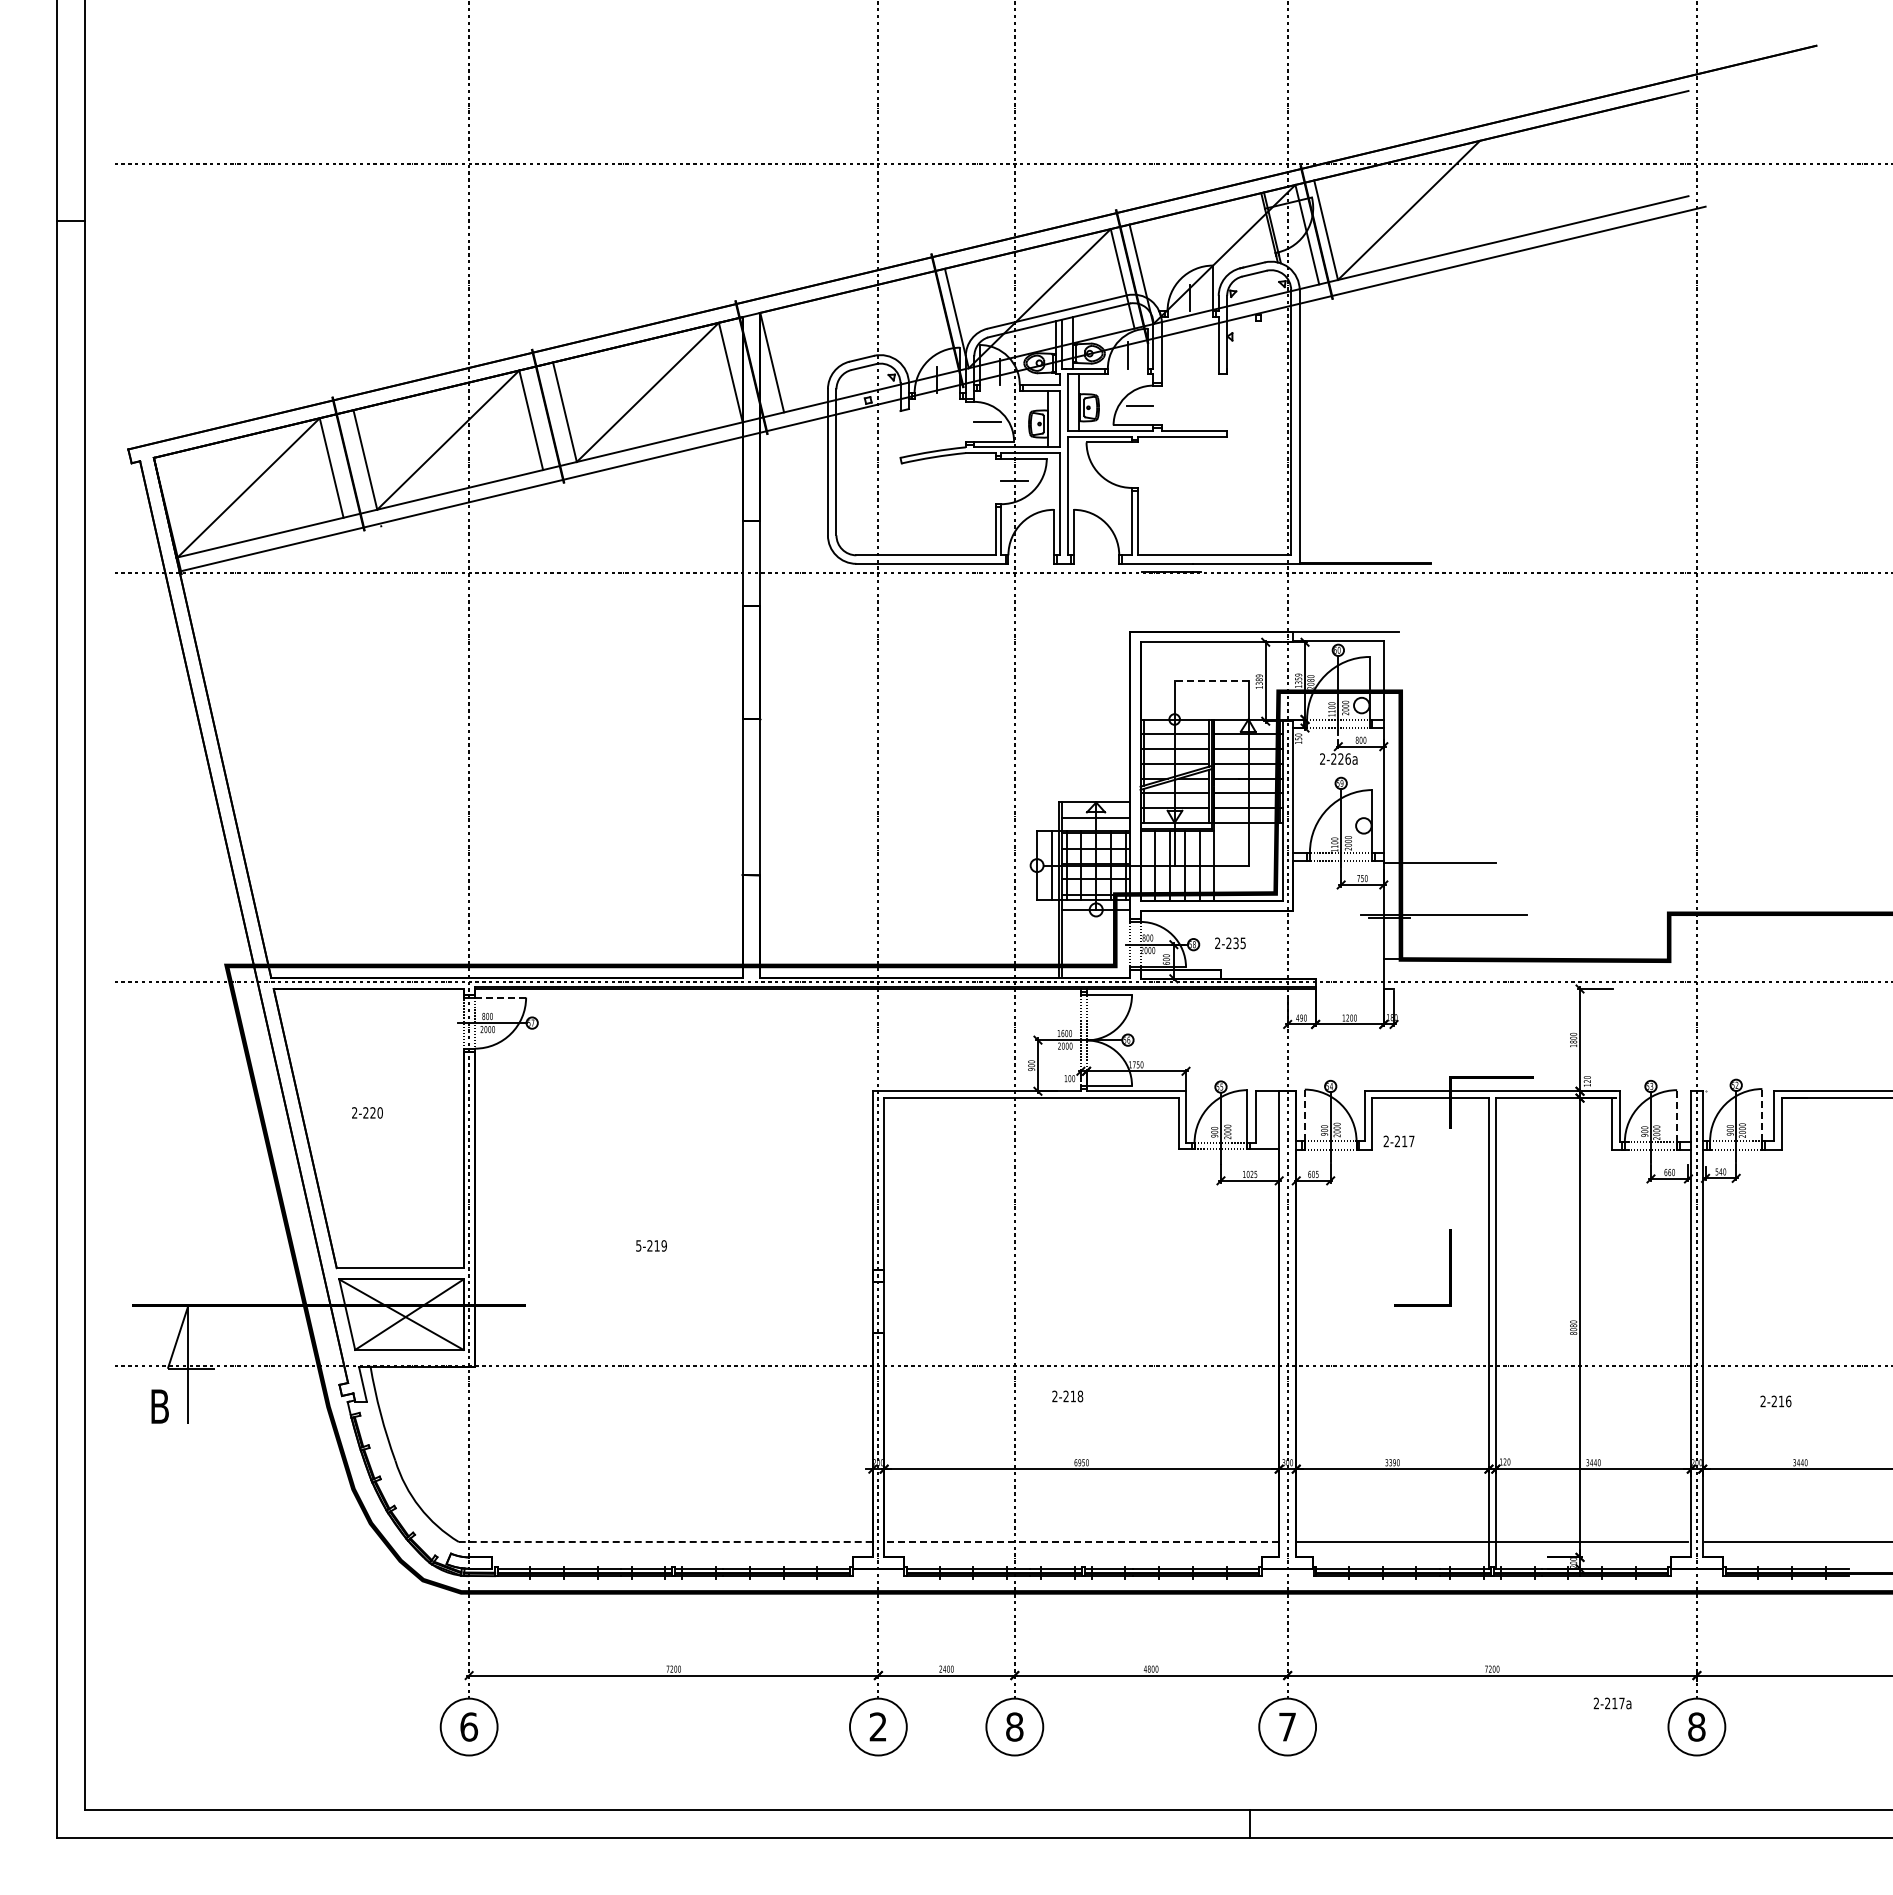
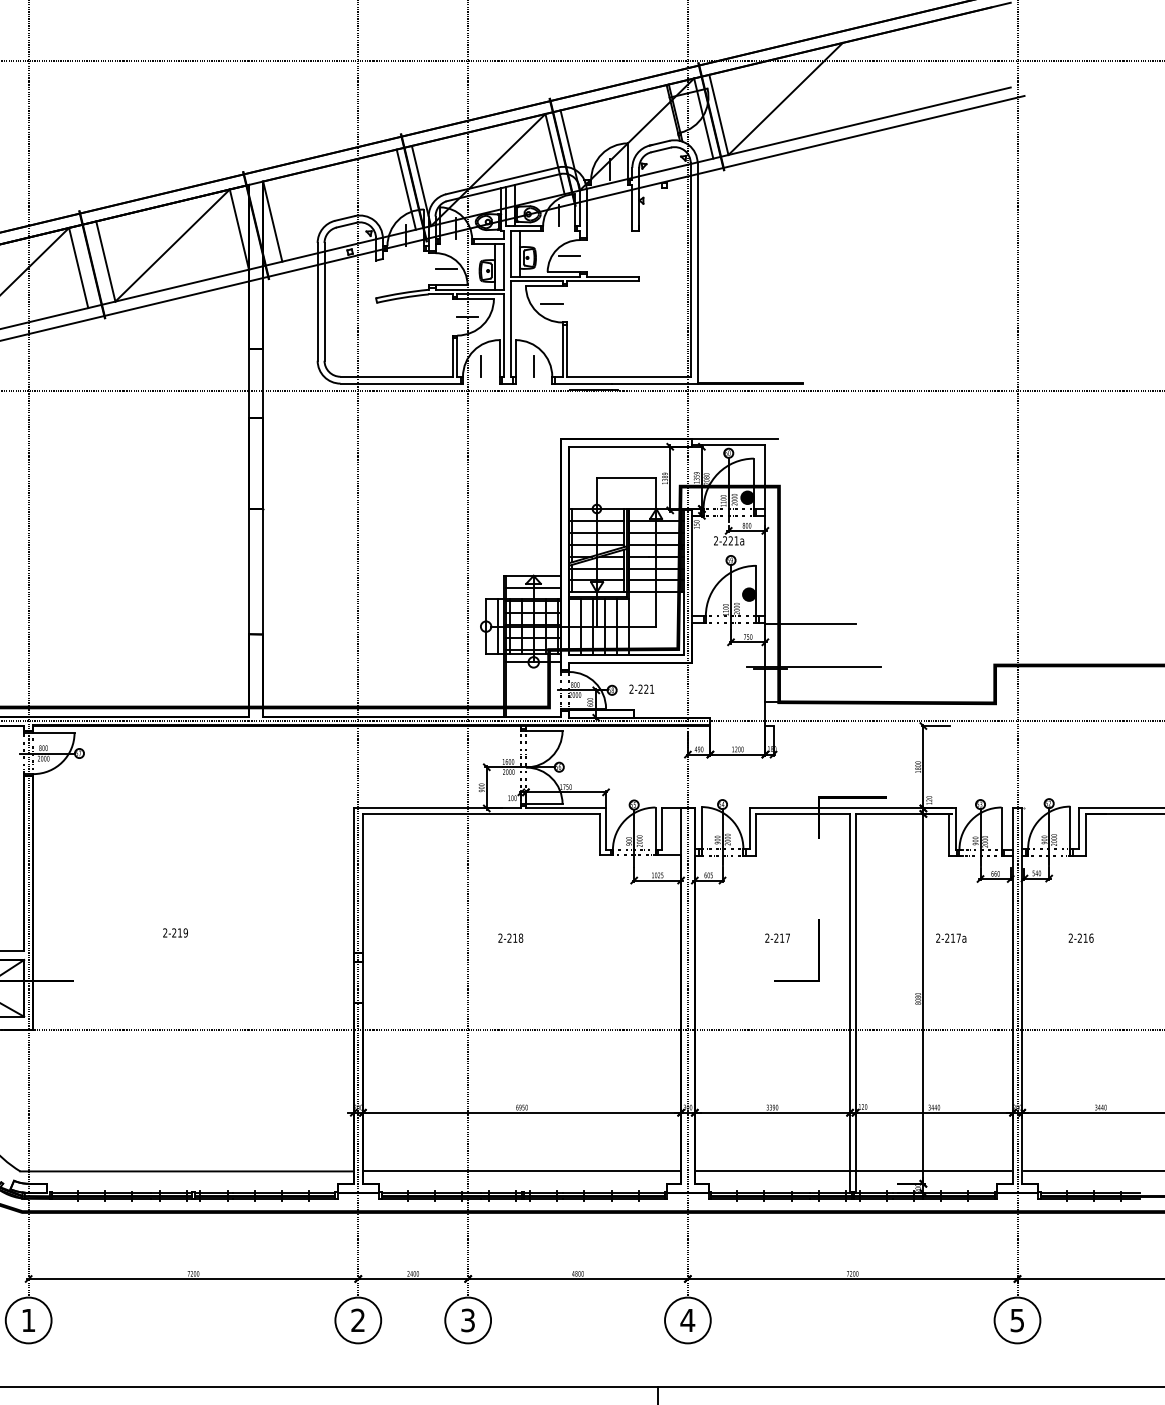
line: (937, 322) -> (405, 189), added
line: (1118, 465) -> (551, 304), added
line: (1031, 542) -> (481, 366), added
line: (1096, 542) -> (533, 366), added
line: (1211, 680) -> (626, 477), dashed -> solid
fill: (1361, 705) -> (747, 497), added
text: (1347, 758) -> (736, 540), 2-226a -> 2-221a
fill: (1363, 825) -> (748, 594), added
text: (1239, 943) -> (649, 689), 2-235 -> 2-221
line: (500, 997) -> (53, 732), dashed -> solid
line: (1762, 1114) -> (1070, 827), dashed -> solid
line: (1304, 1115) -> (701, 827), dashed -> solid
line: (1677, 1115) -> (1001, 827), dashed -> solid
text: (1398, 1141) -> (777, 938), moved
text: (638, 1245) -> (165, 932), 5-219 -> 2-219
text: (1067, 1396) -> (510, 938), moved
text: (1775, 1401) -> (1080, 938), moved
line: (665, 1541) -> (186, 1171), dashed -> solid
line: (1081, 1541) -> (521, 1171), dashed -> solid
text: (1612, 1703) -> (951, 938), moved
text: (469, 1726) -> (28, 1320), 6 -> 1
text: (1014, 1726) -> (467, 1320), 8 -> 3
text: (1287, 1726) -> (687, 1320), 7 -> 4
text: (1696, 1726) -> (1017, 1320), 8 -> 5

